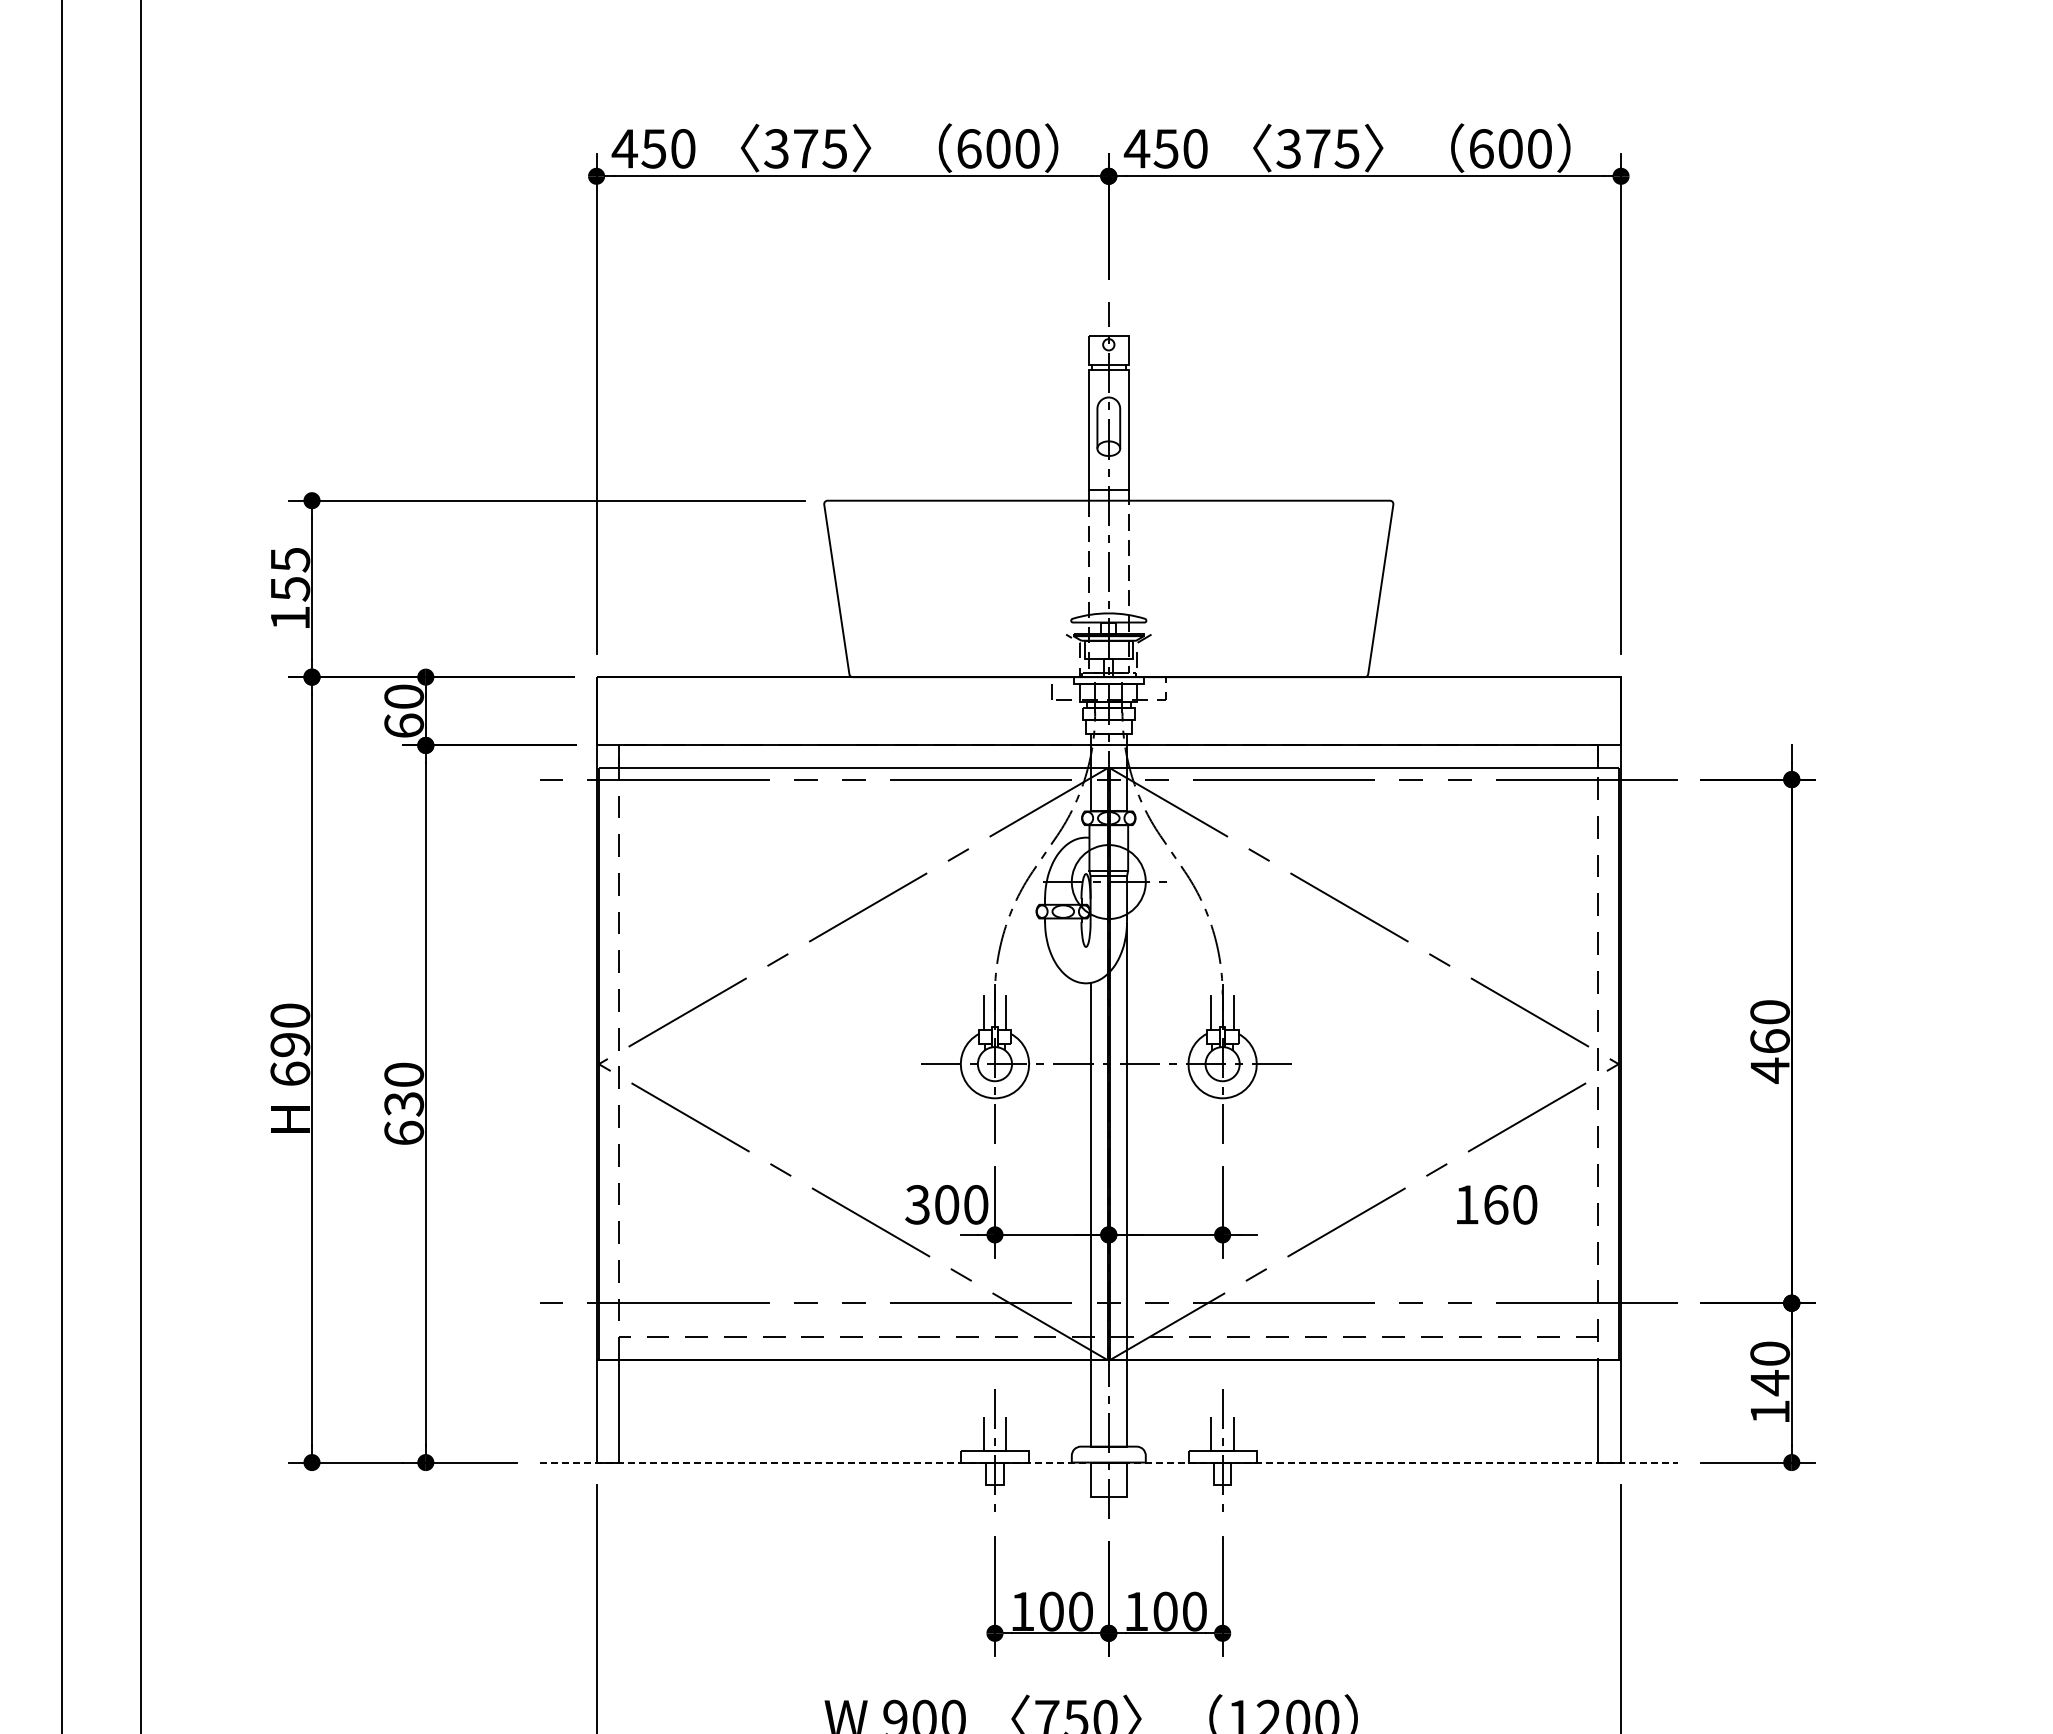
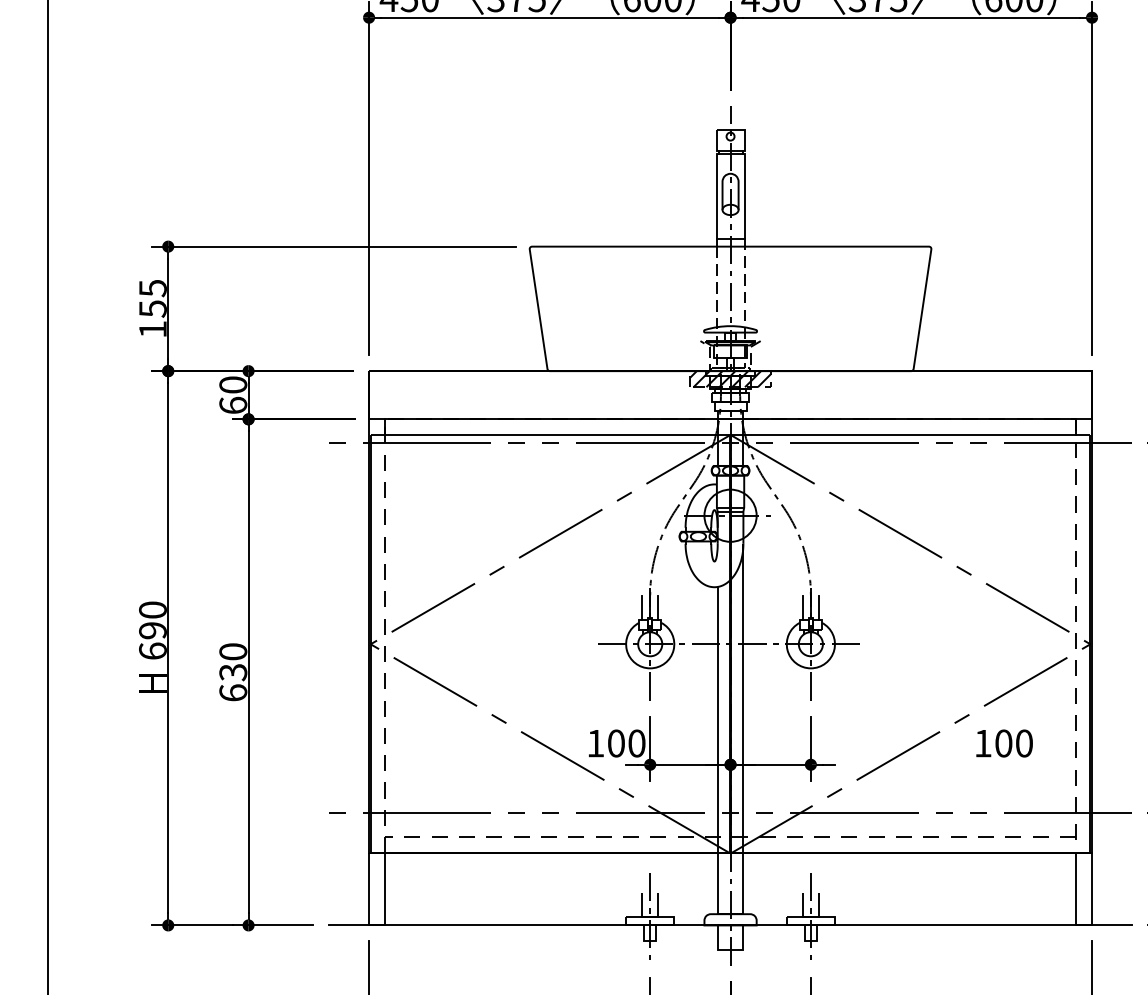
hatch: (1108, 688) -> (730, 379), added
text: (917, 1204) -> (595, 743), 300 -> 100
text: (1496, 1204) -> (1004, 743), 160 -> 100
line: (1109, 1462) -> (731, 925), dashed -> solid

